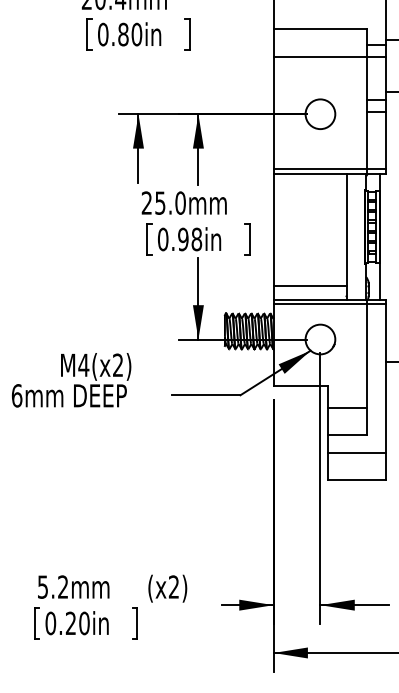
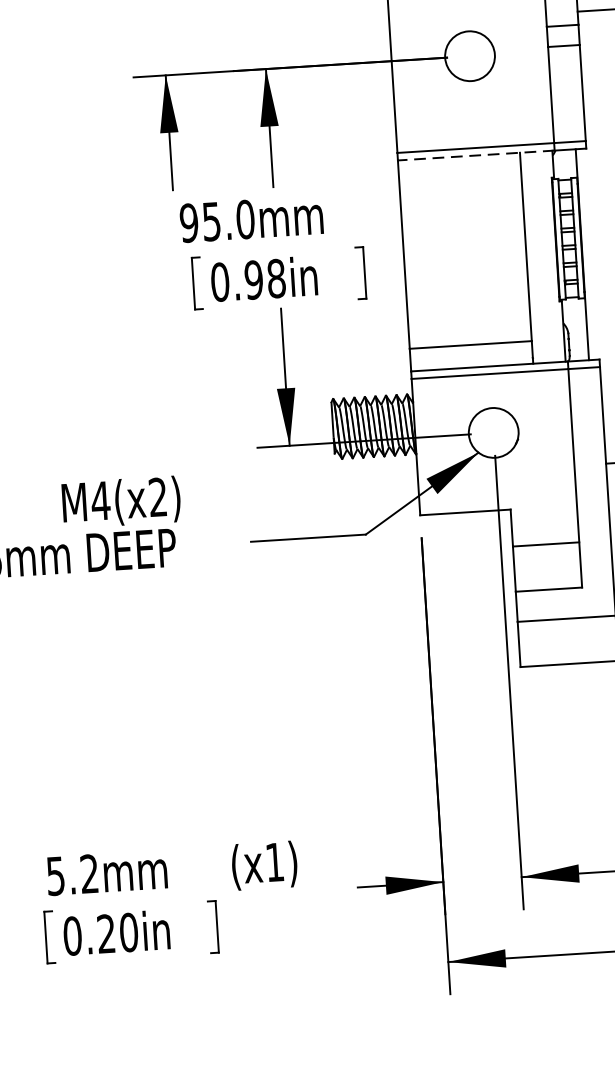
line: (320, 173) -> (476, 155), solid -> dashed
text: (146, 202) -> (188, 222), 25.0mm -> 95.0mm
text: (173, 586) -> (273, 861), (x2) -> (x1)

